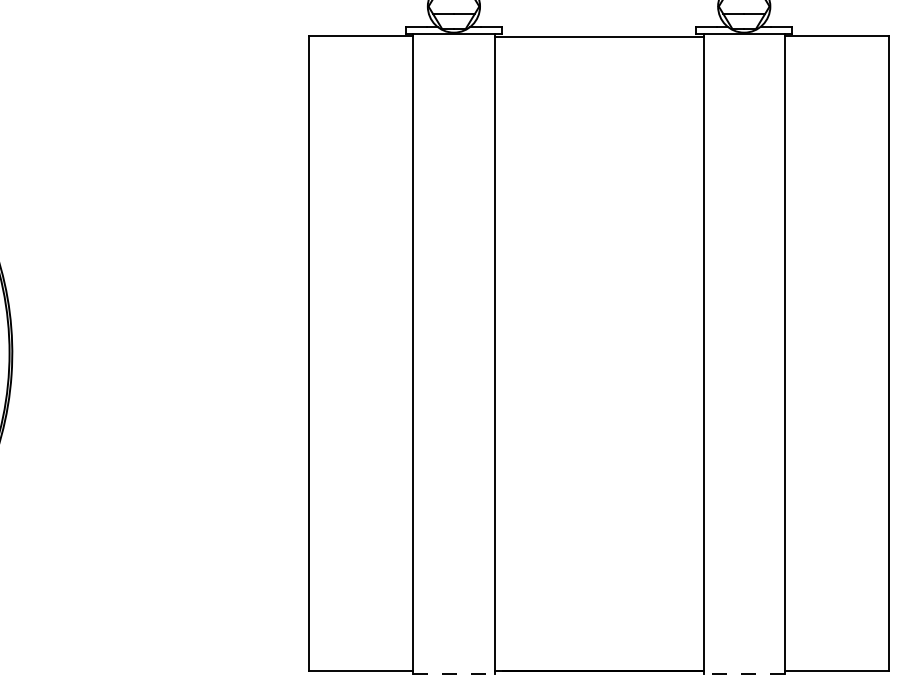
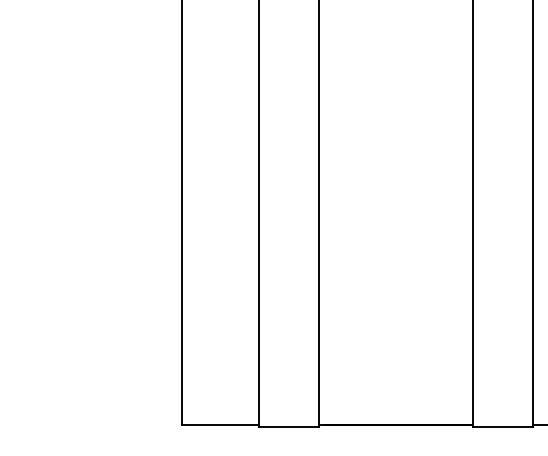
line: (453, 673) -> (288, 427), dashed -> solid
line: (744, 673) -> (503, 427), dashed -> solid

